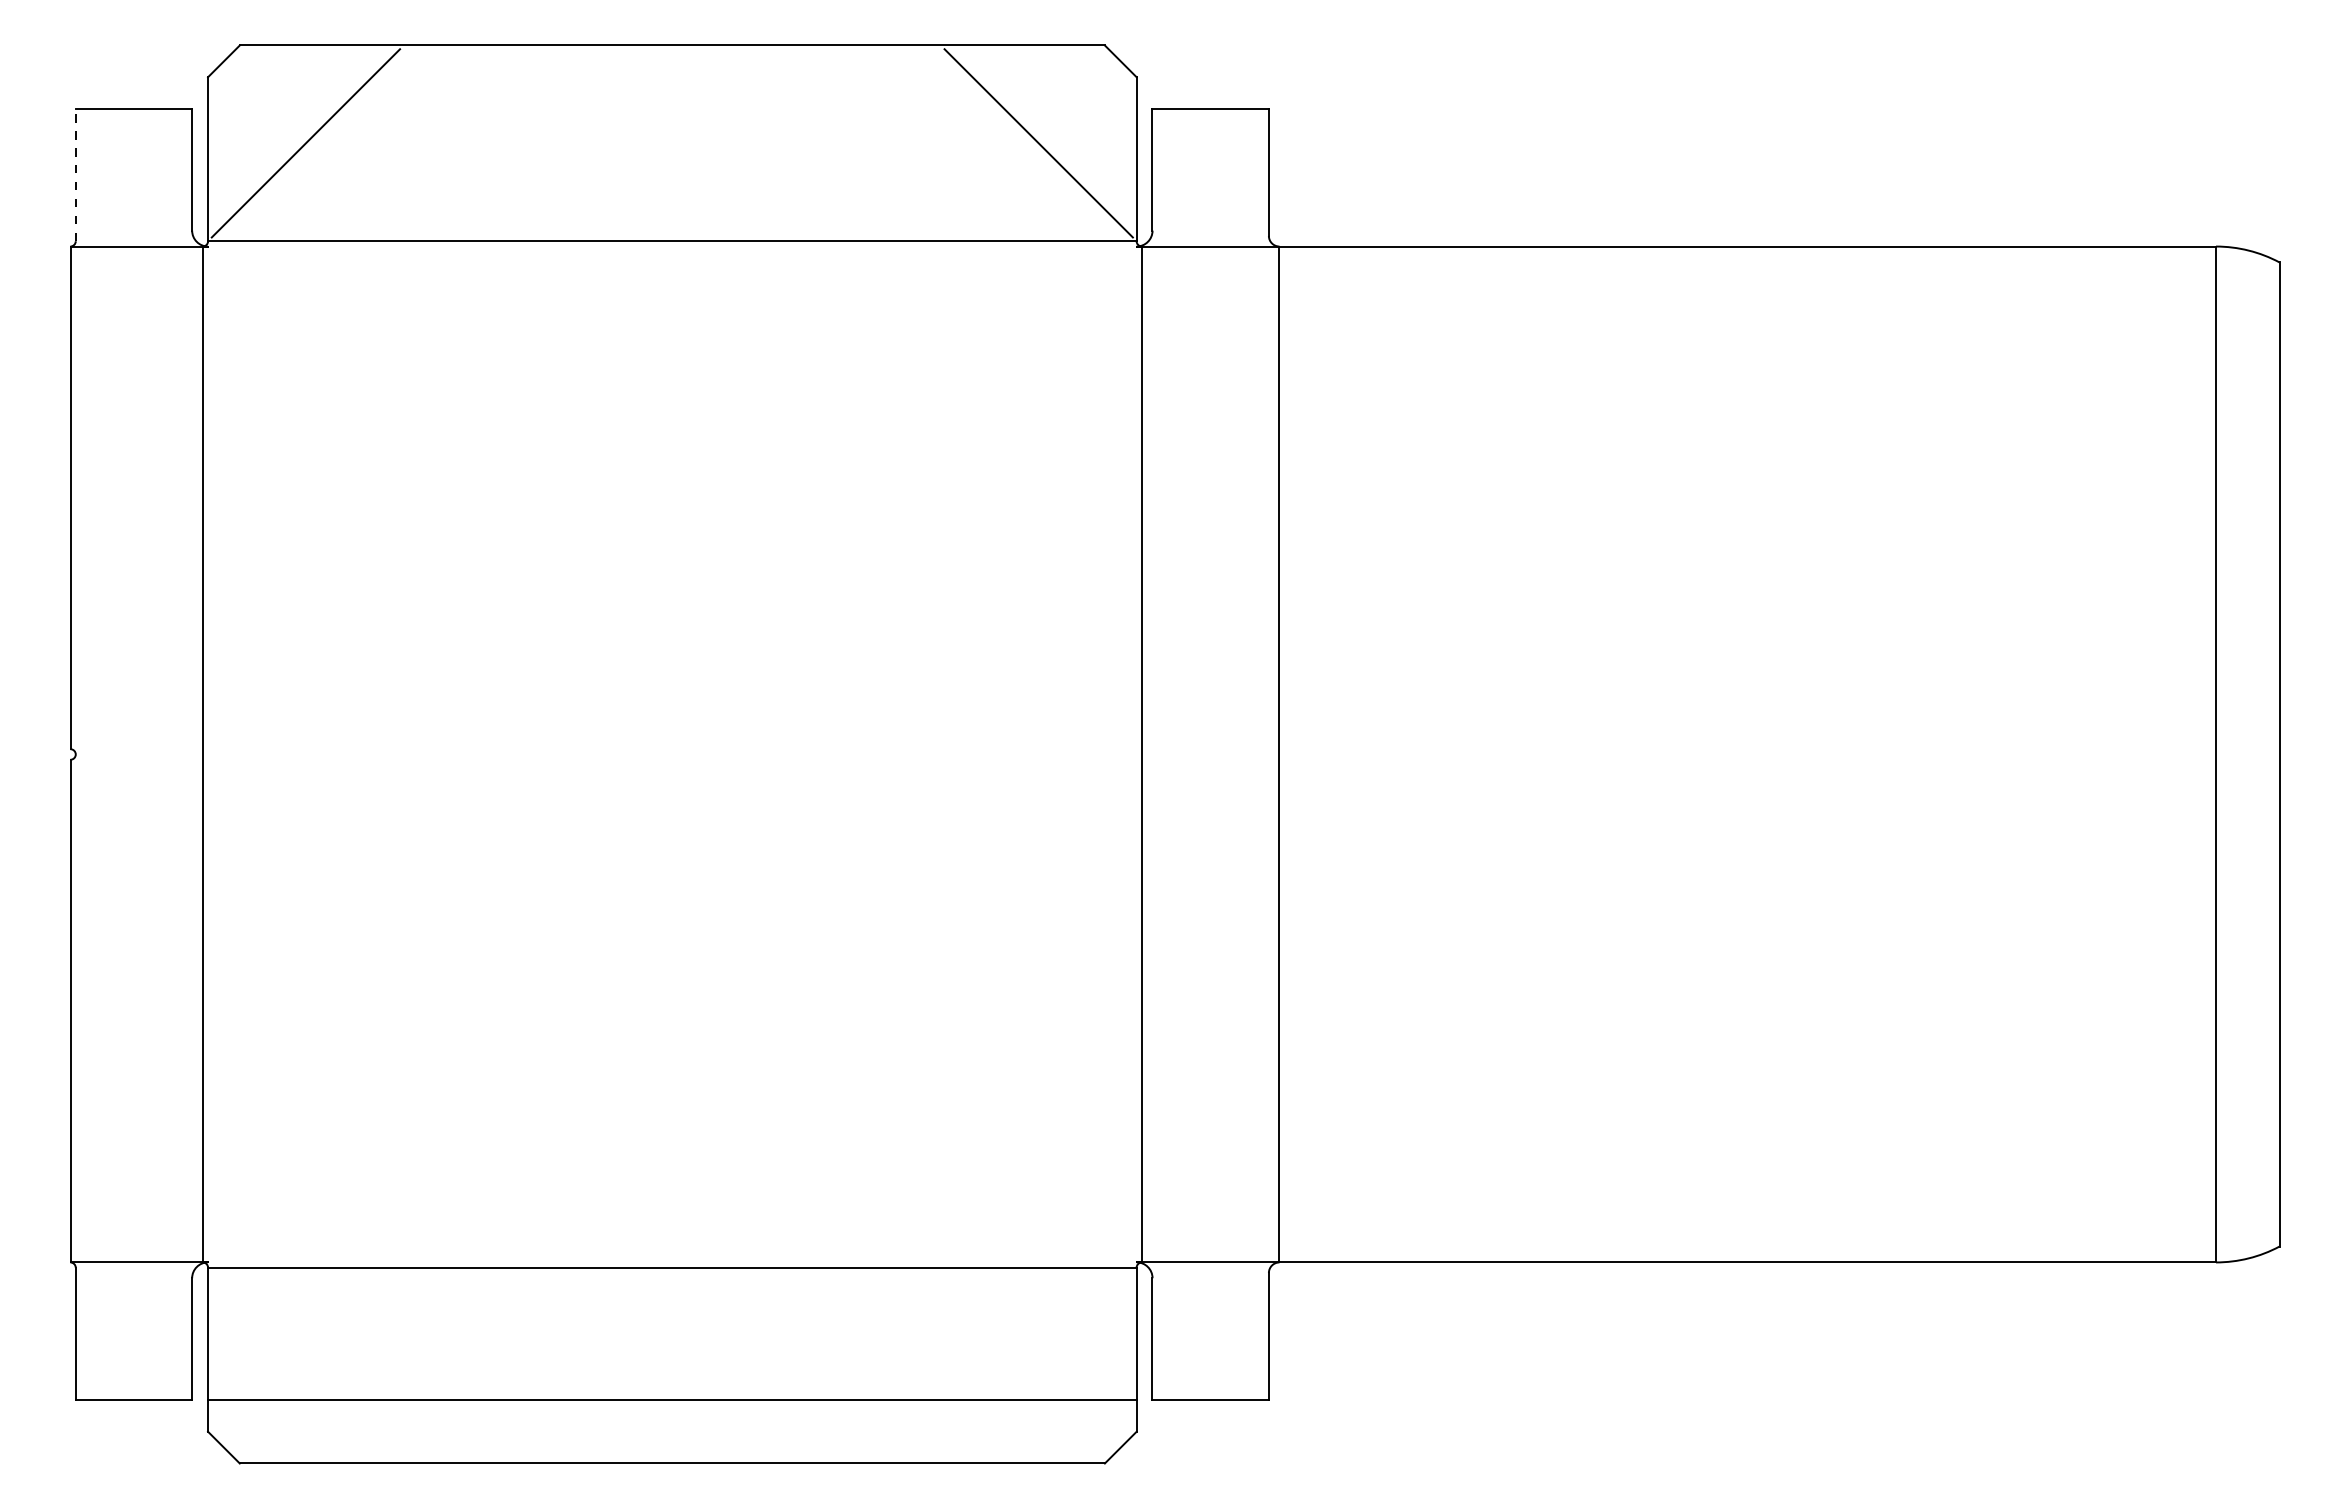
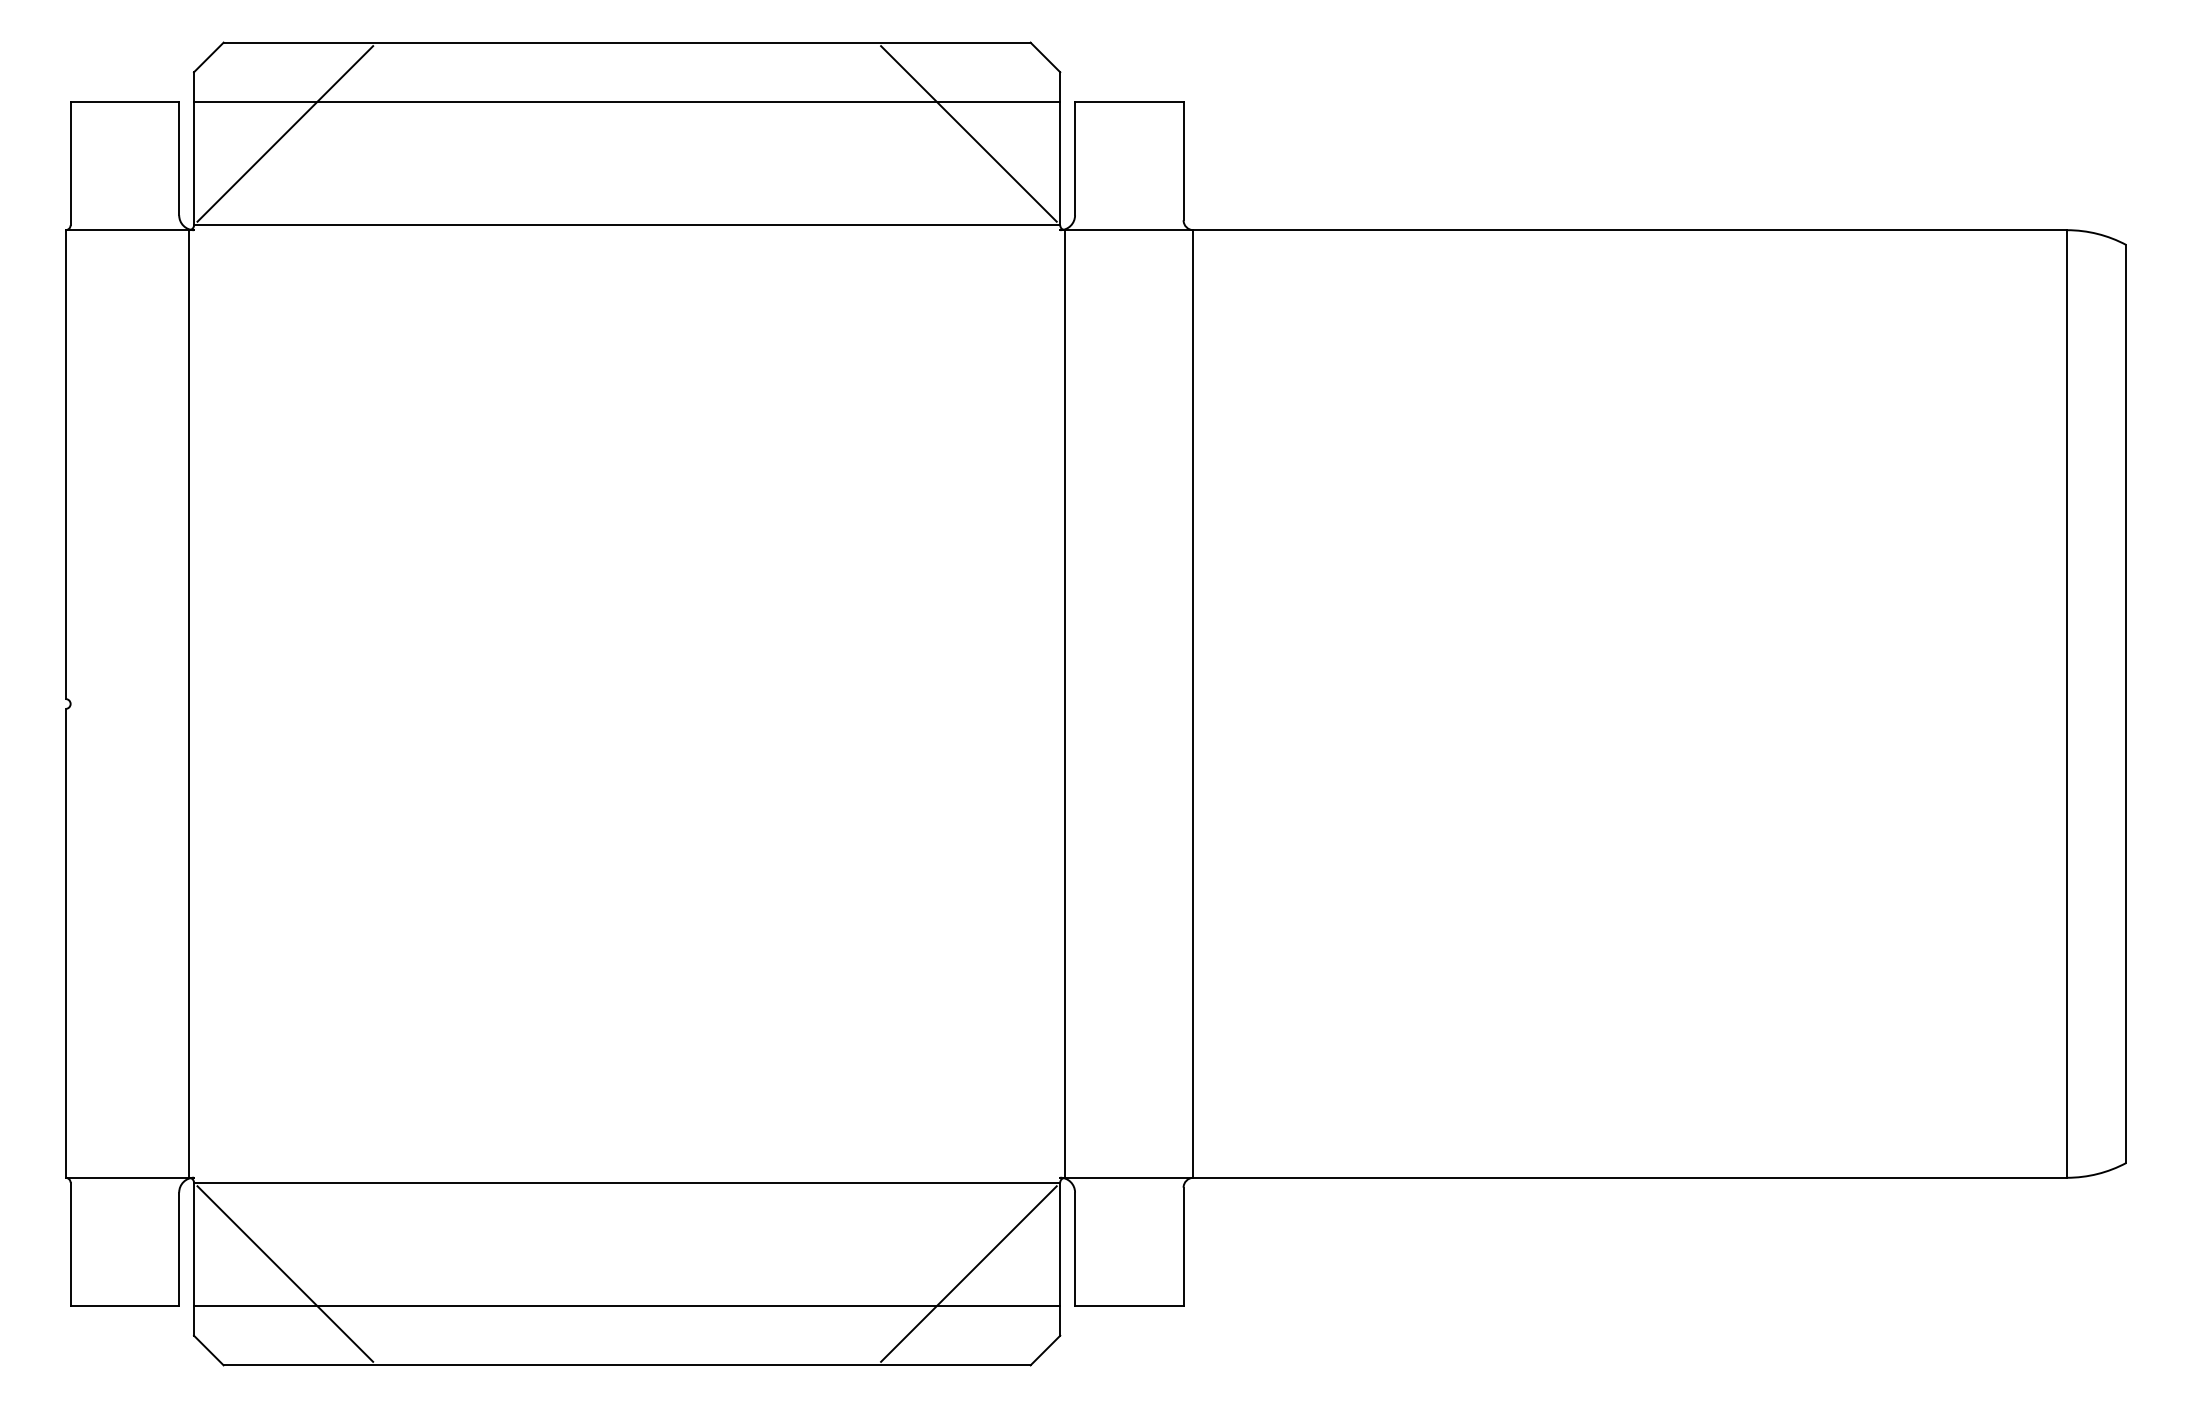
line: (672, 108) -> (627, 101), added
line: (75, 174) -> (70, 162), dashed -> solid
line: (305, 1365) -> (284, 1273), added
line: (1038, 1365) -> (968, 1273), added

